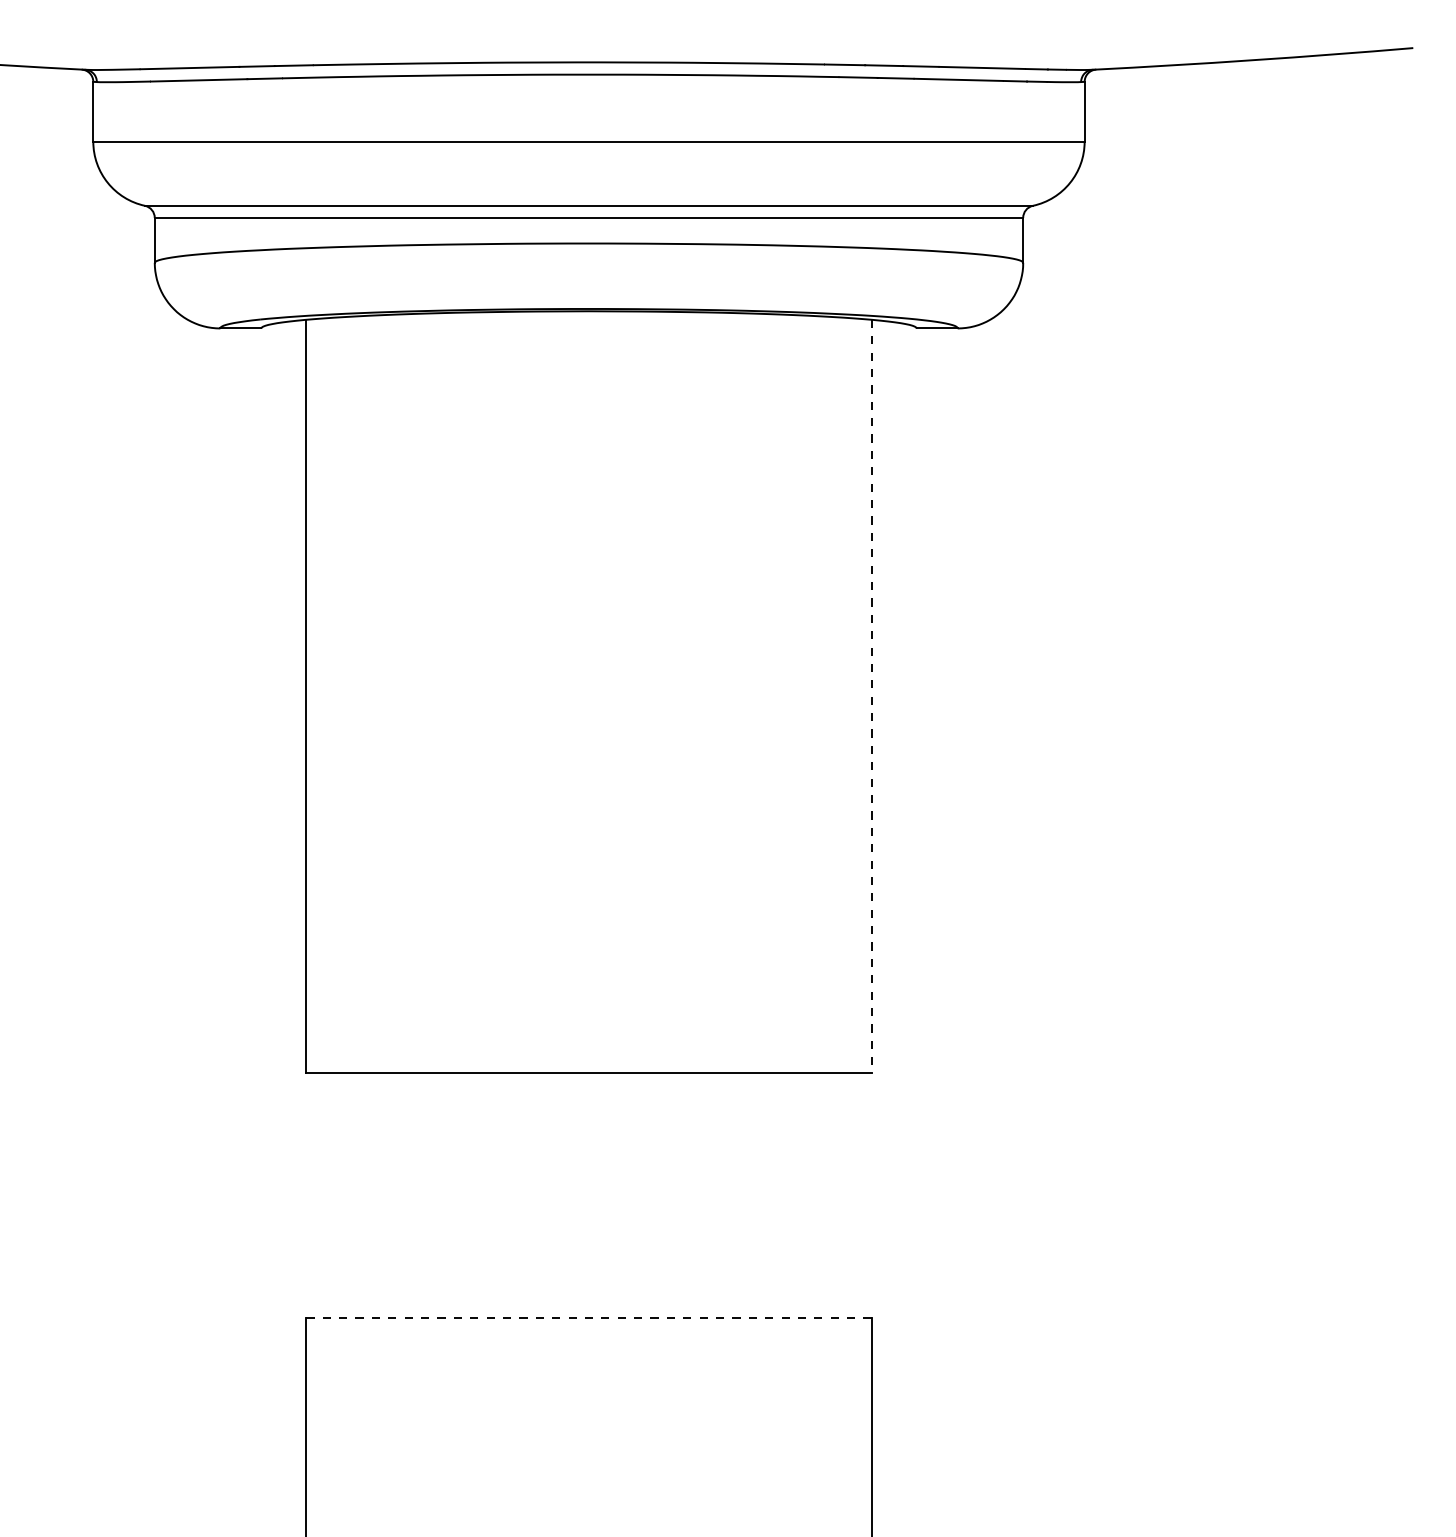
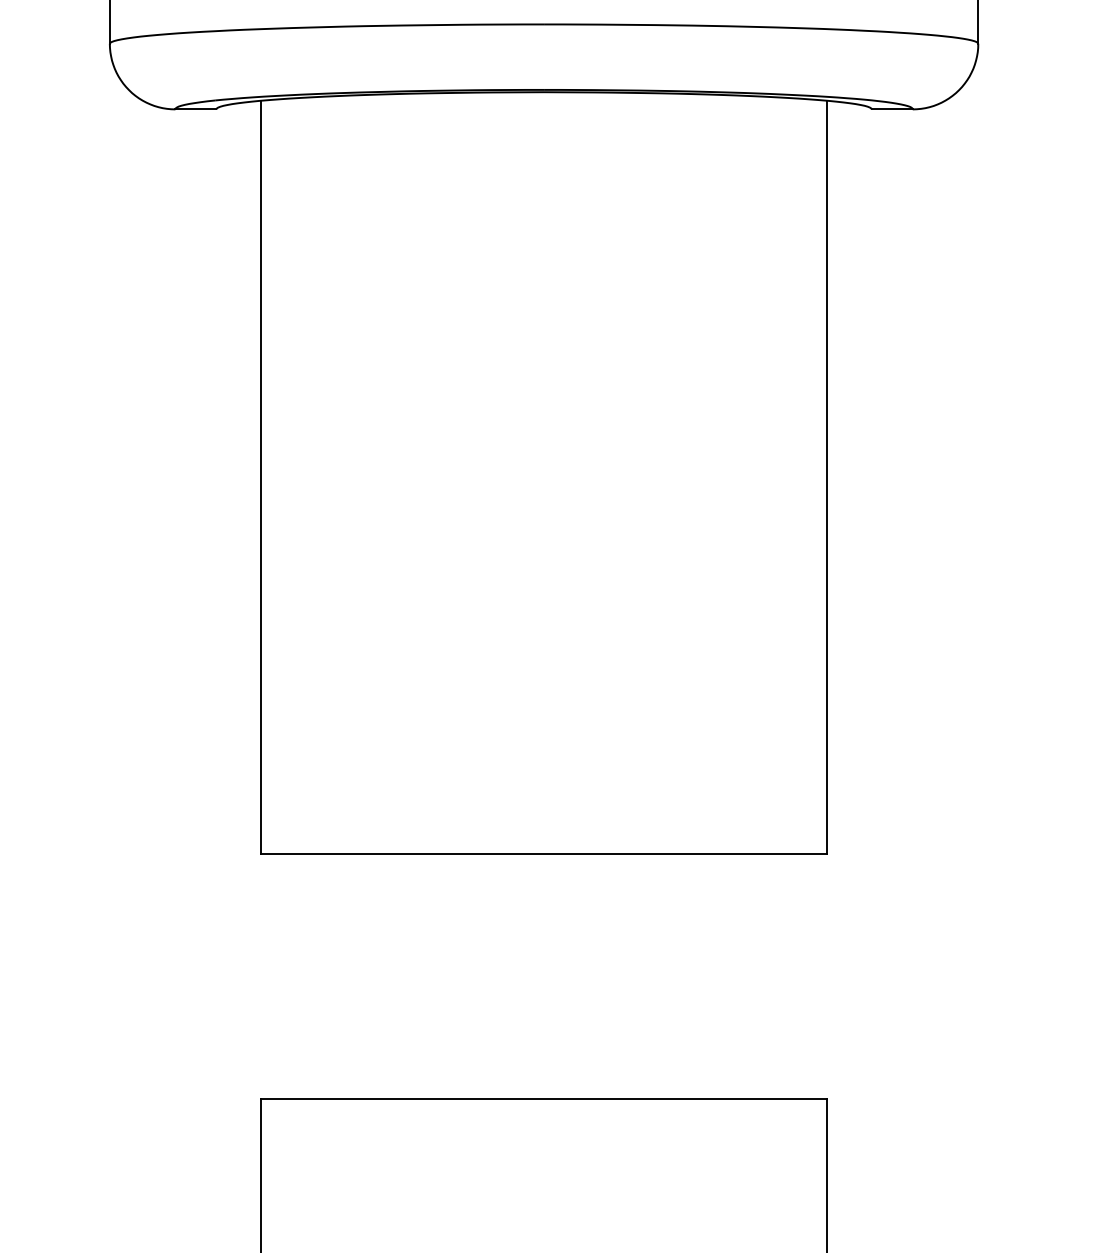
line: (871, 696) -> (826, 477), dashed -> solid
line: (588, 1318) -> (543, 1099), dashed -> solid

